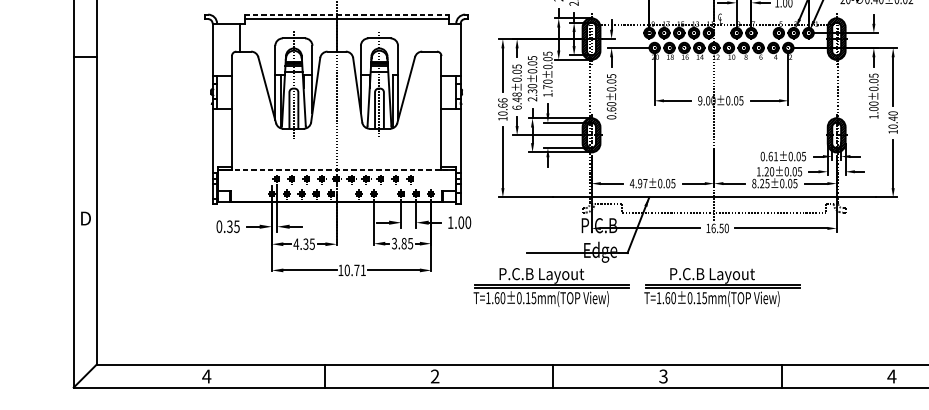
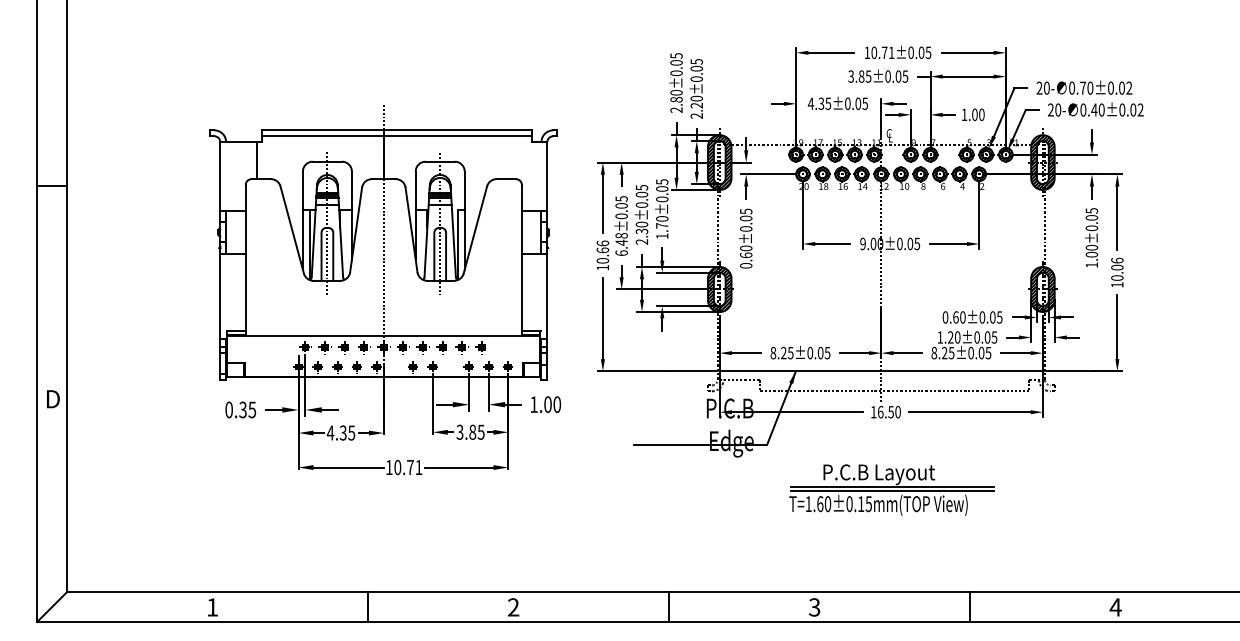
line: (347, 14) -> (397, 130), dashed -> solid
text: (893, 115) -> (1117, 263), 10.40 -> 10.06
text: (775, 156) -> (962, 317), 0.61±0.05 -> 0.60±0.05
line: (336, 170) -> (383, 335), dashed -> solid
text: (638, 183) -> (781, 352), 4.97±0.05 -> 8.25±0.05
part: (551, 287) -> (666, 489), removed
text: (206, 376) -> (212, 607), 4 -> 1

